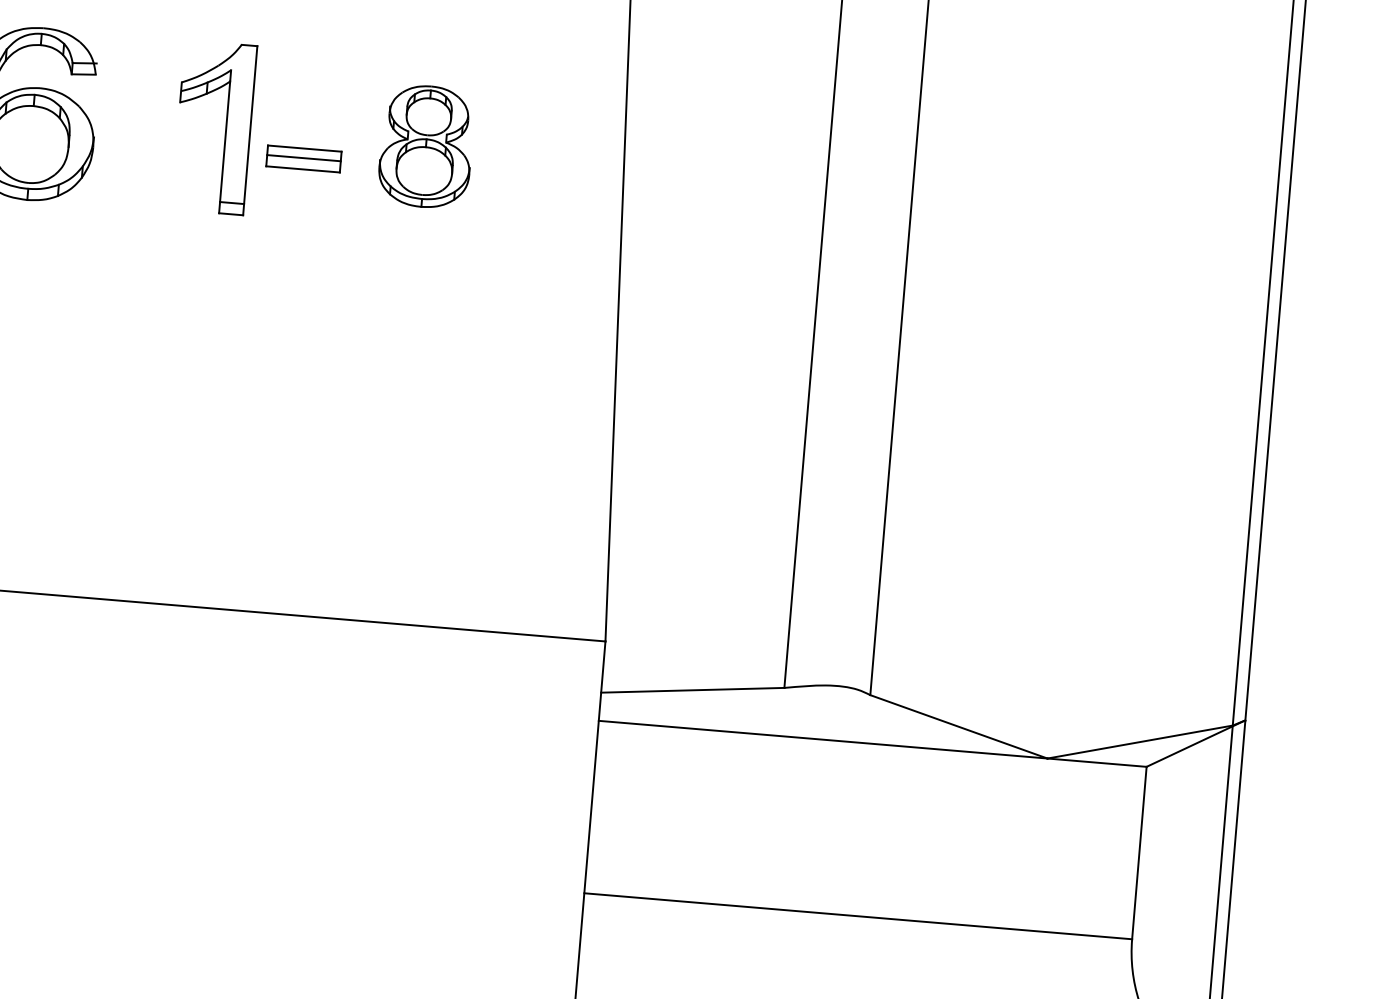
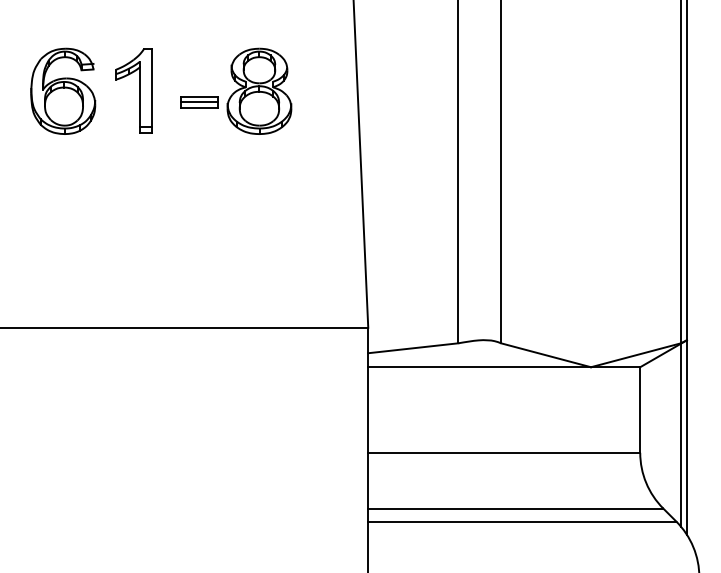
part: (213, 127) -> (133, 90), moved
part: (426, 145) -> (259, 90), size x1.43

